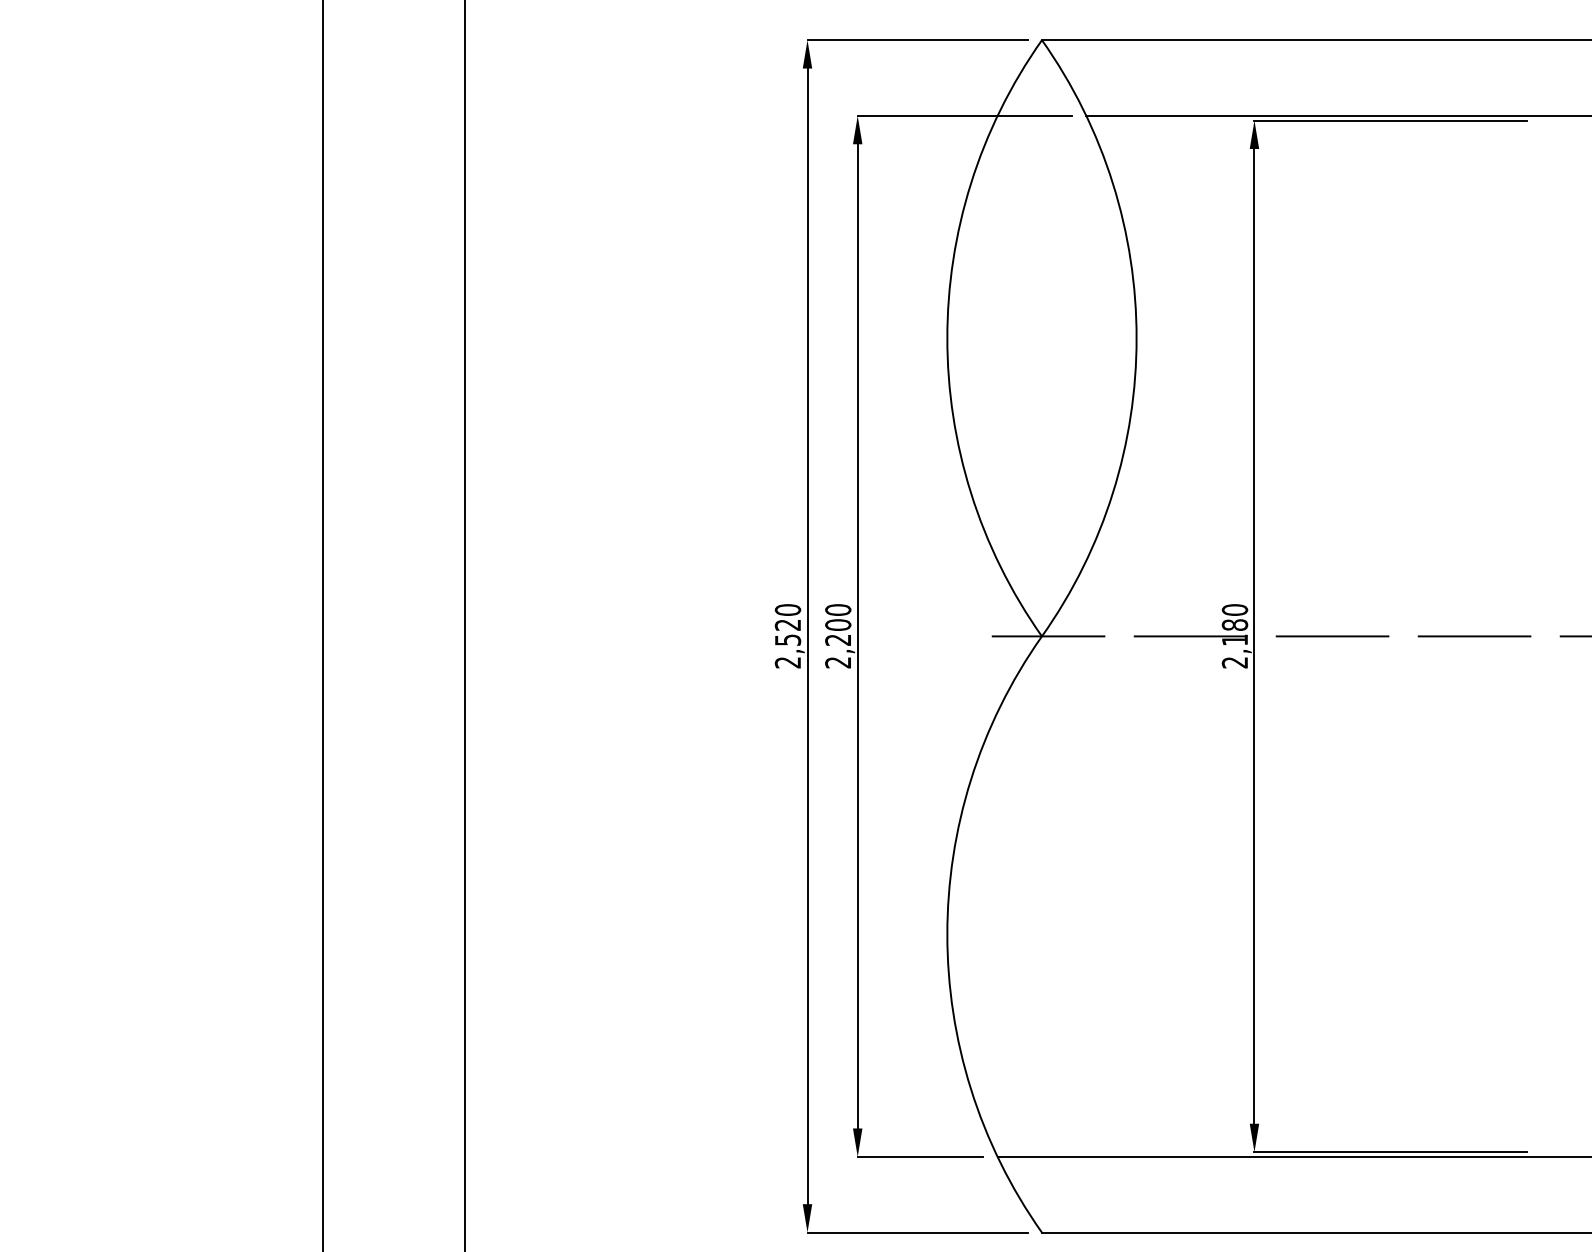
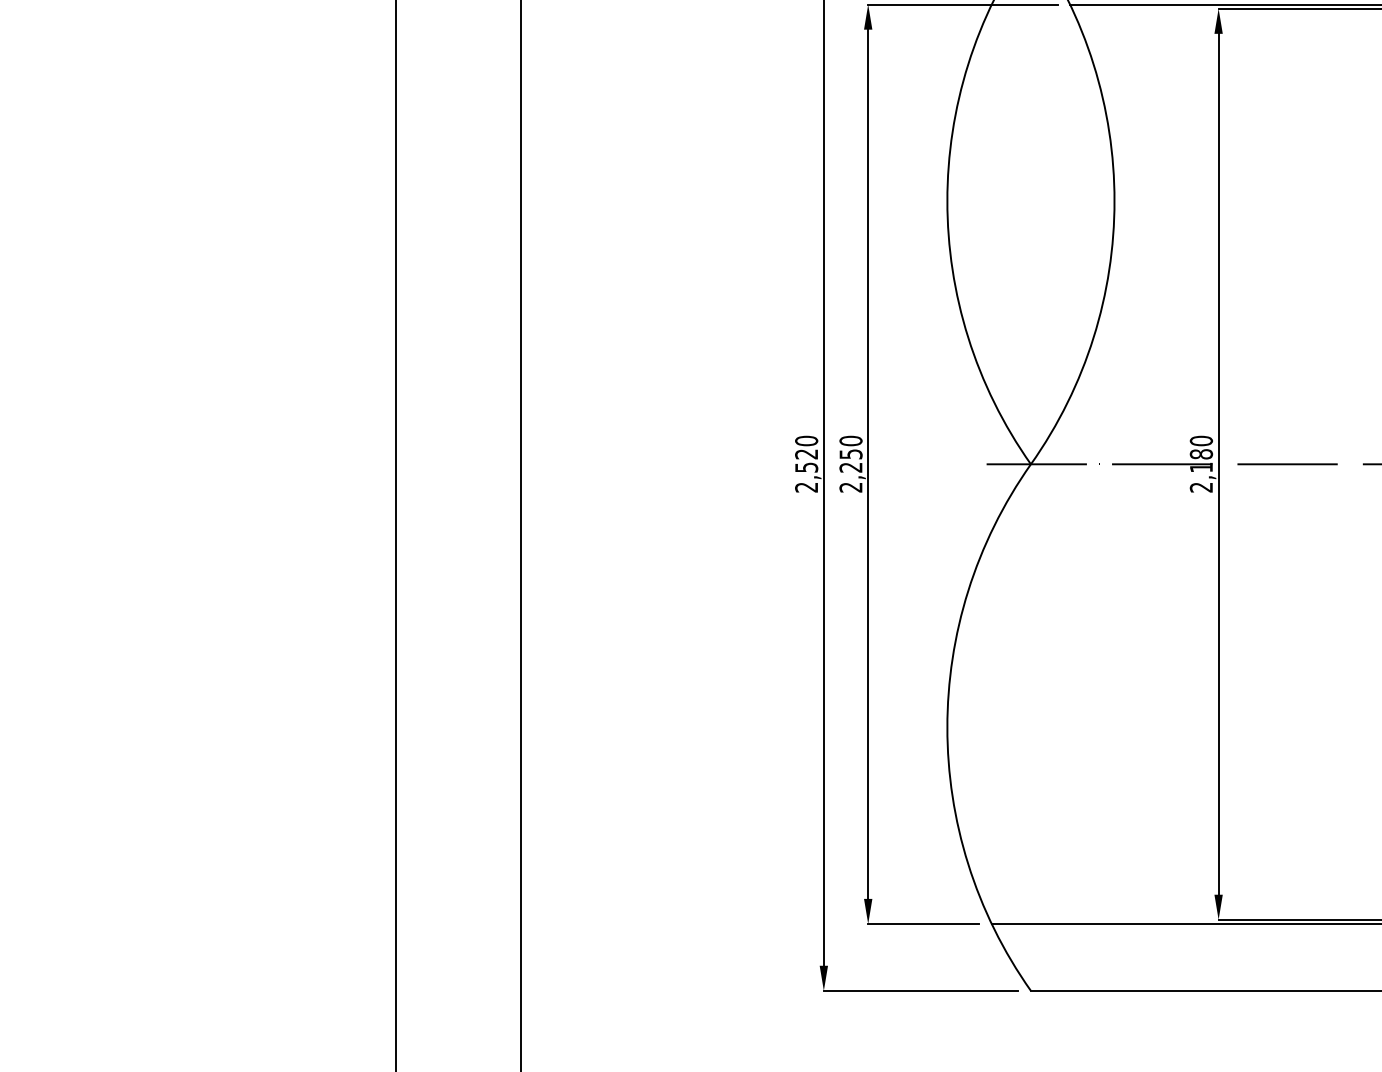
text: (838, 624) -> (851, 453), 2,200 -> 2,250

